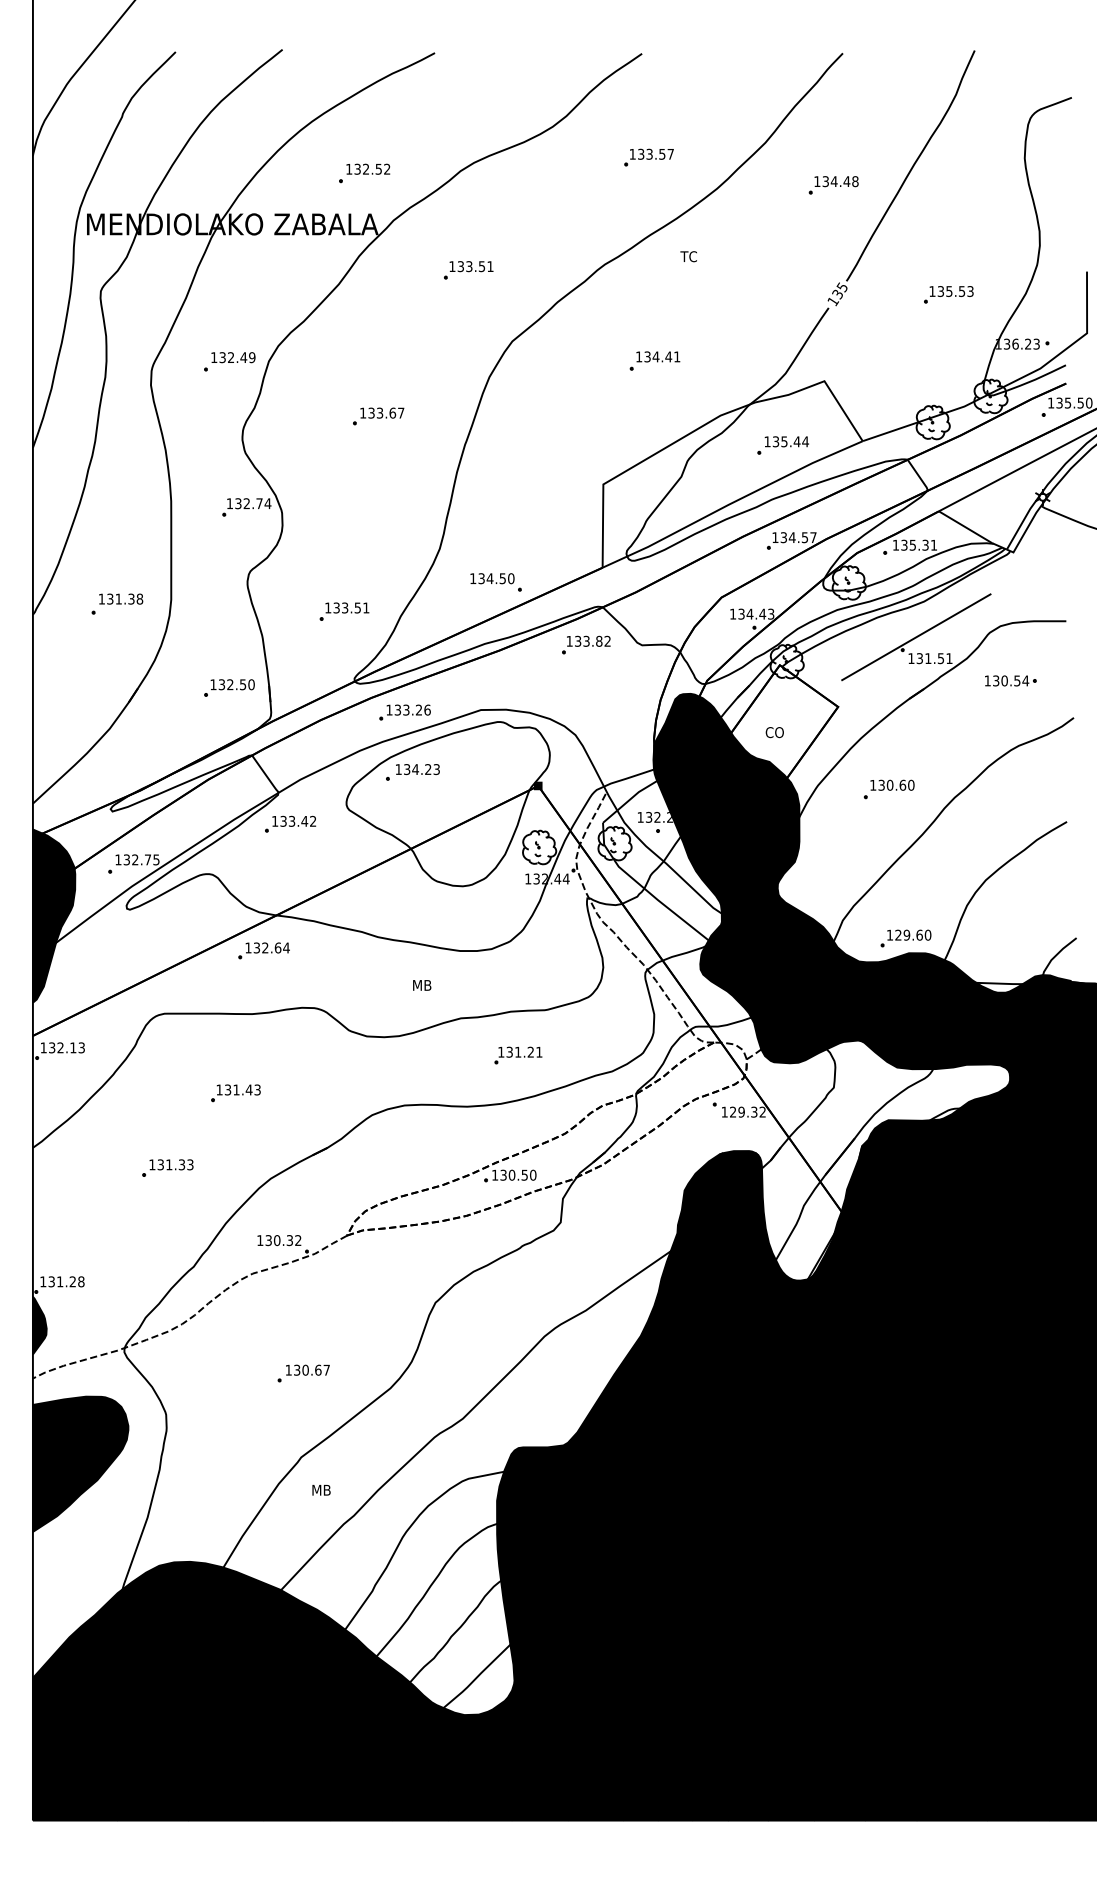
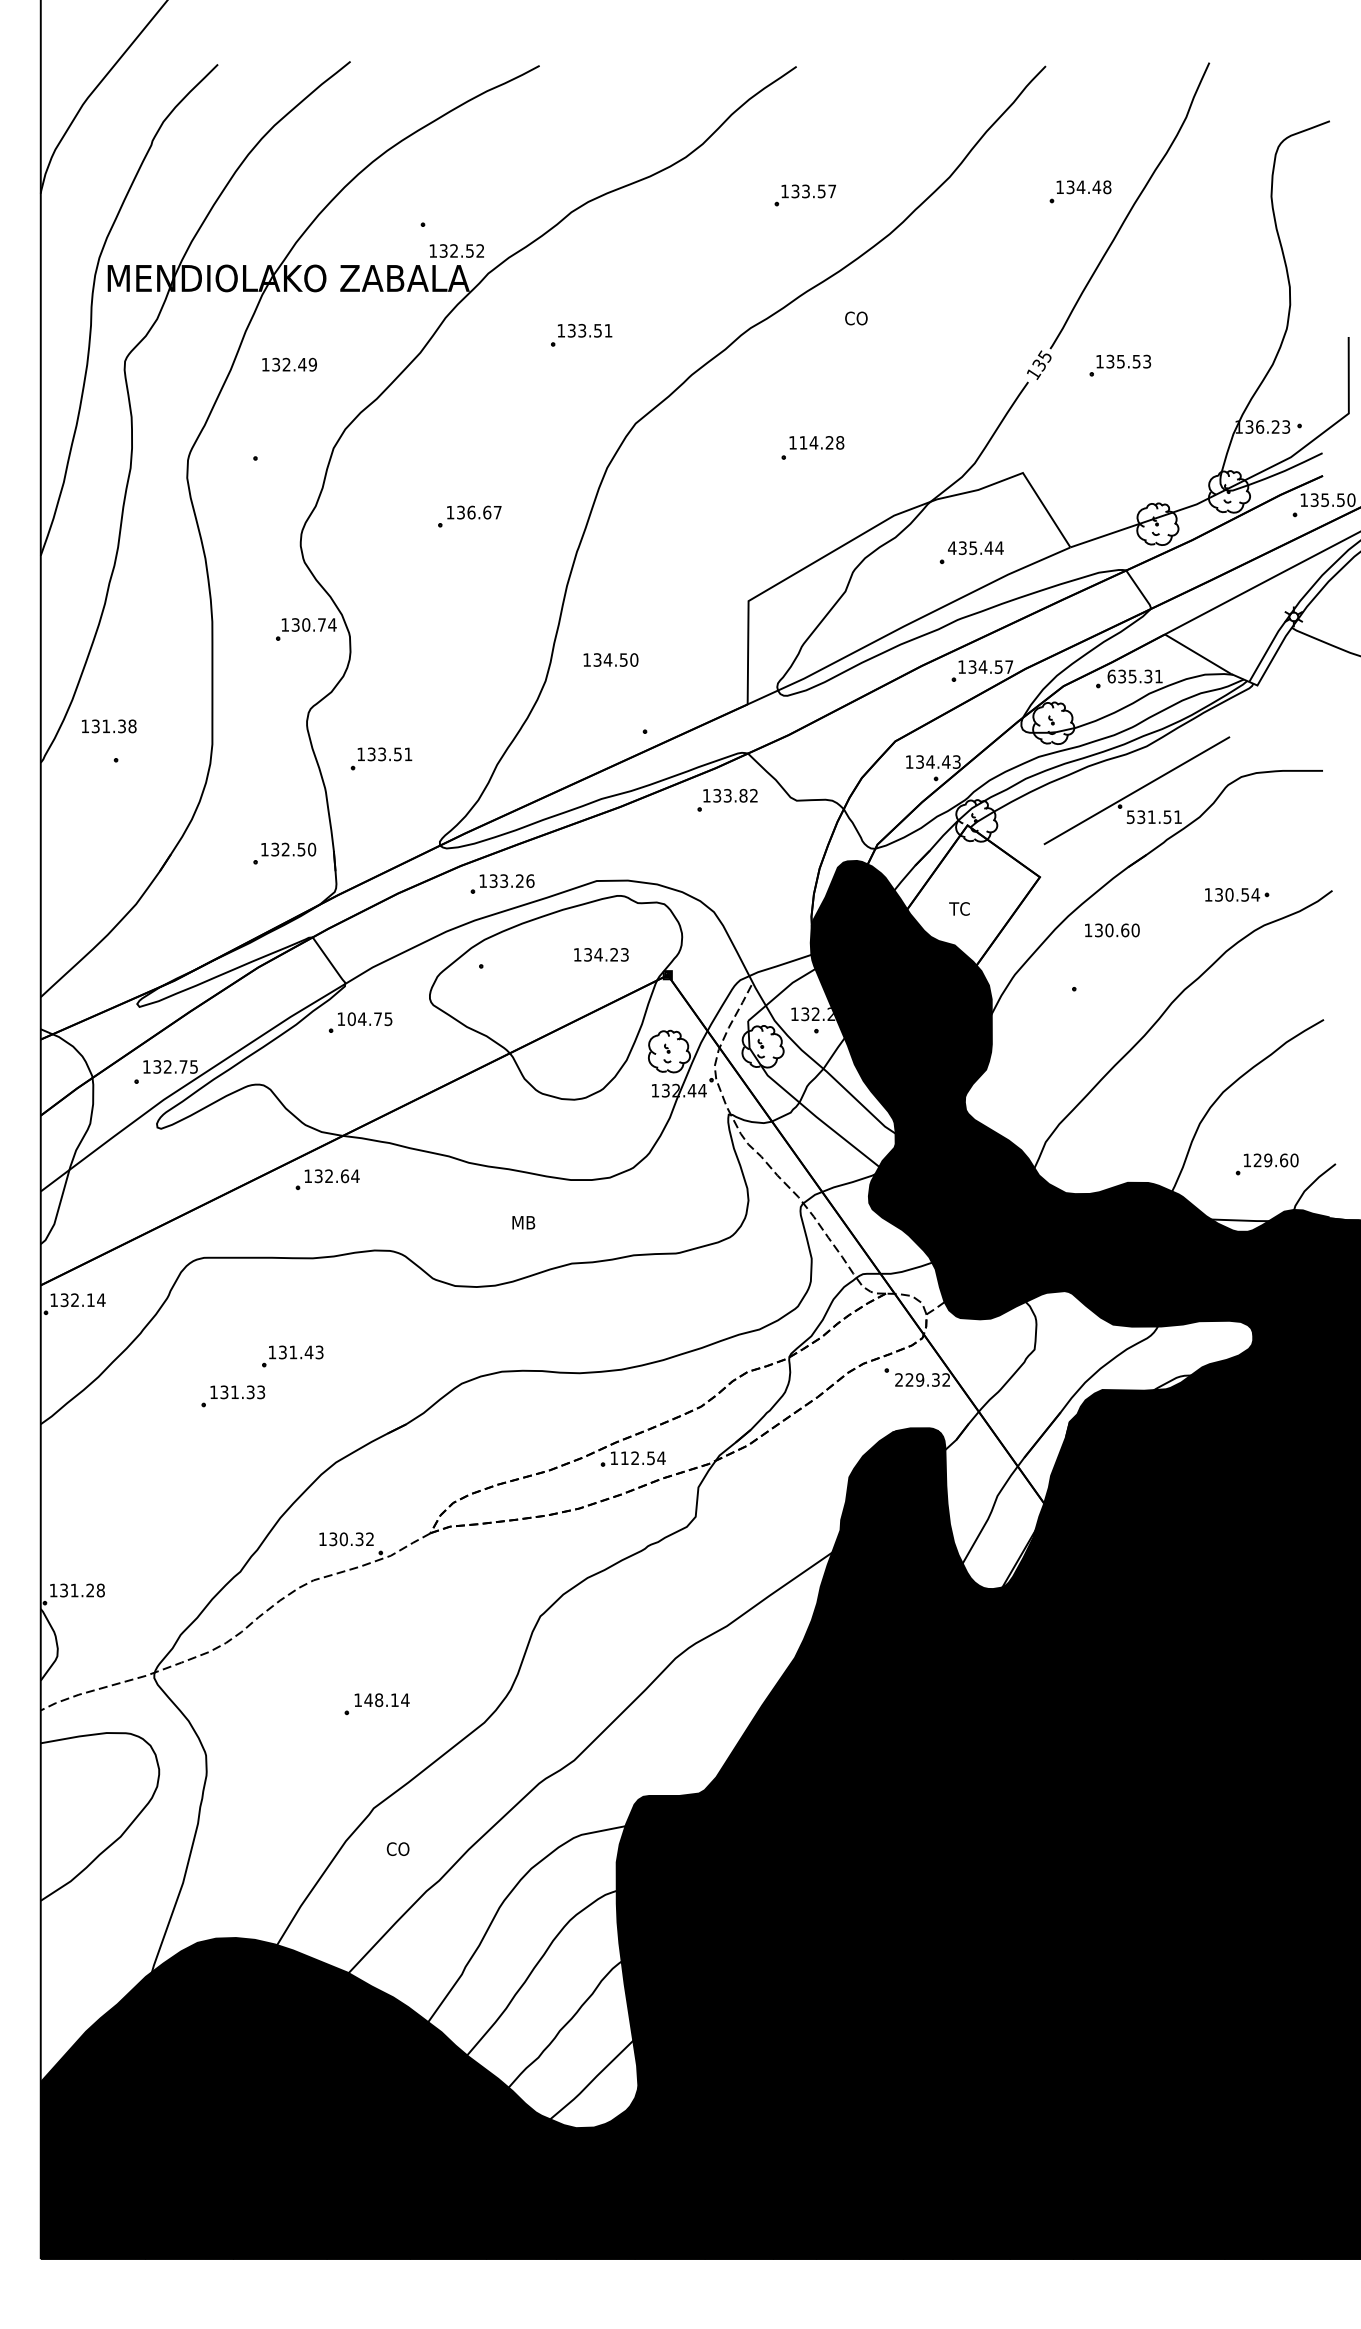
text: (367, 168) -> (456, 250), moved
part: (833, 184) -> (1080, 191), moved
text: (689, 256) -> (855, 318), TC -> CO
part: (949, 294) -> (1120, 365), moved
text: (662, 356) -> (821, 442), 134.41 -> 114.28
text: (233, 357) -> (289, 364), moved
text: (380, 413) -> (471, 512), 133.67 -> 136.67
text: (767, 441) -> (952, 547), 135.44 -> 435.44
text: (247, 503) -> (306, 624), 132.74 -> 130.74
text: (895, 545) -> (1111, 676), 135.31 -> 635.31
text: (492, 578) -> (610, 659), moved
text: (121, 599) -> (109, 726), moved
part: (344, 611) -> (381, 758), moved
text: (911, 658) -> (1130, 817), 131.51 -> 531.51
part: (1011, 680) -> (1237, 894), moved
text: (774, 732) -> (960, 908), CO -> TC
text: (417, 769) -> (601, 954), moved
text: (892, 785) -> (1112, 930), moved
text: (297, 821) -> (369, 1019), 133.42 -> 104.75
fill: (53, 915) -> (66, 1136), removed
part: (905, 938) -> (1266, 1164), moved
text: (81, 1048) -> (101, 1300), 132.13 -> 132.14
part: (517, 1055) -> (642, 1309), removed
text: (724, 1111) -> (898, 1379), 129.32 -> 229.32
part: (168, 1168) -> (233, 1396), moved
text: (517, 1175) -> (642, 1458), 130.50 -> 112.54
fill: (39, 1325) -> (48, 1644), removed
text: (311, 1370) -> (386, 1700), 130.67 -> 148.14
fill: (80, 1464) -> (99, 1817), removed
text: (321, 1490) -> (398, 1849), MB -> CO

